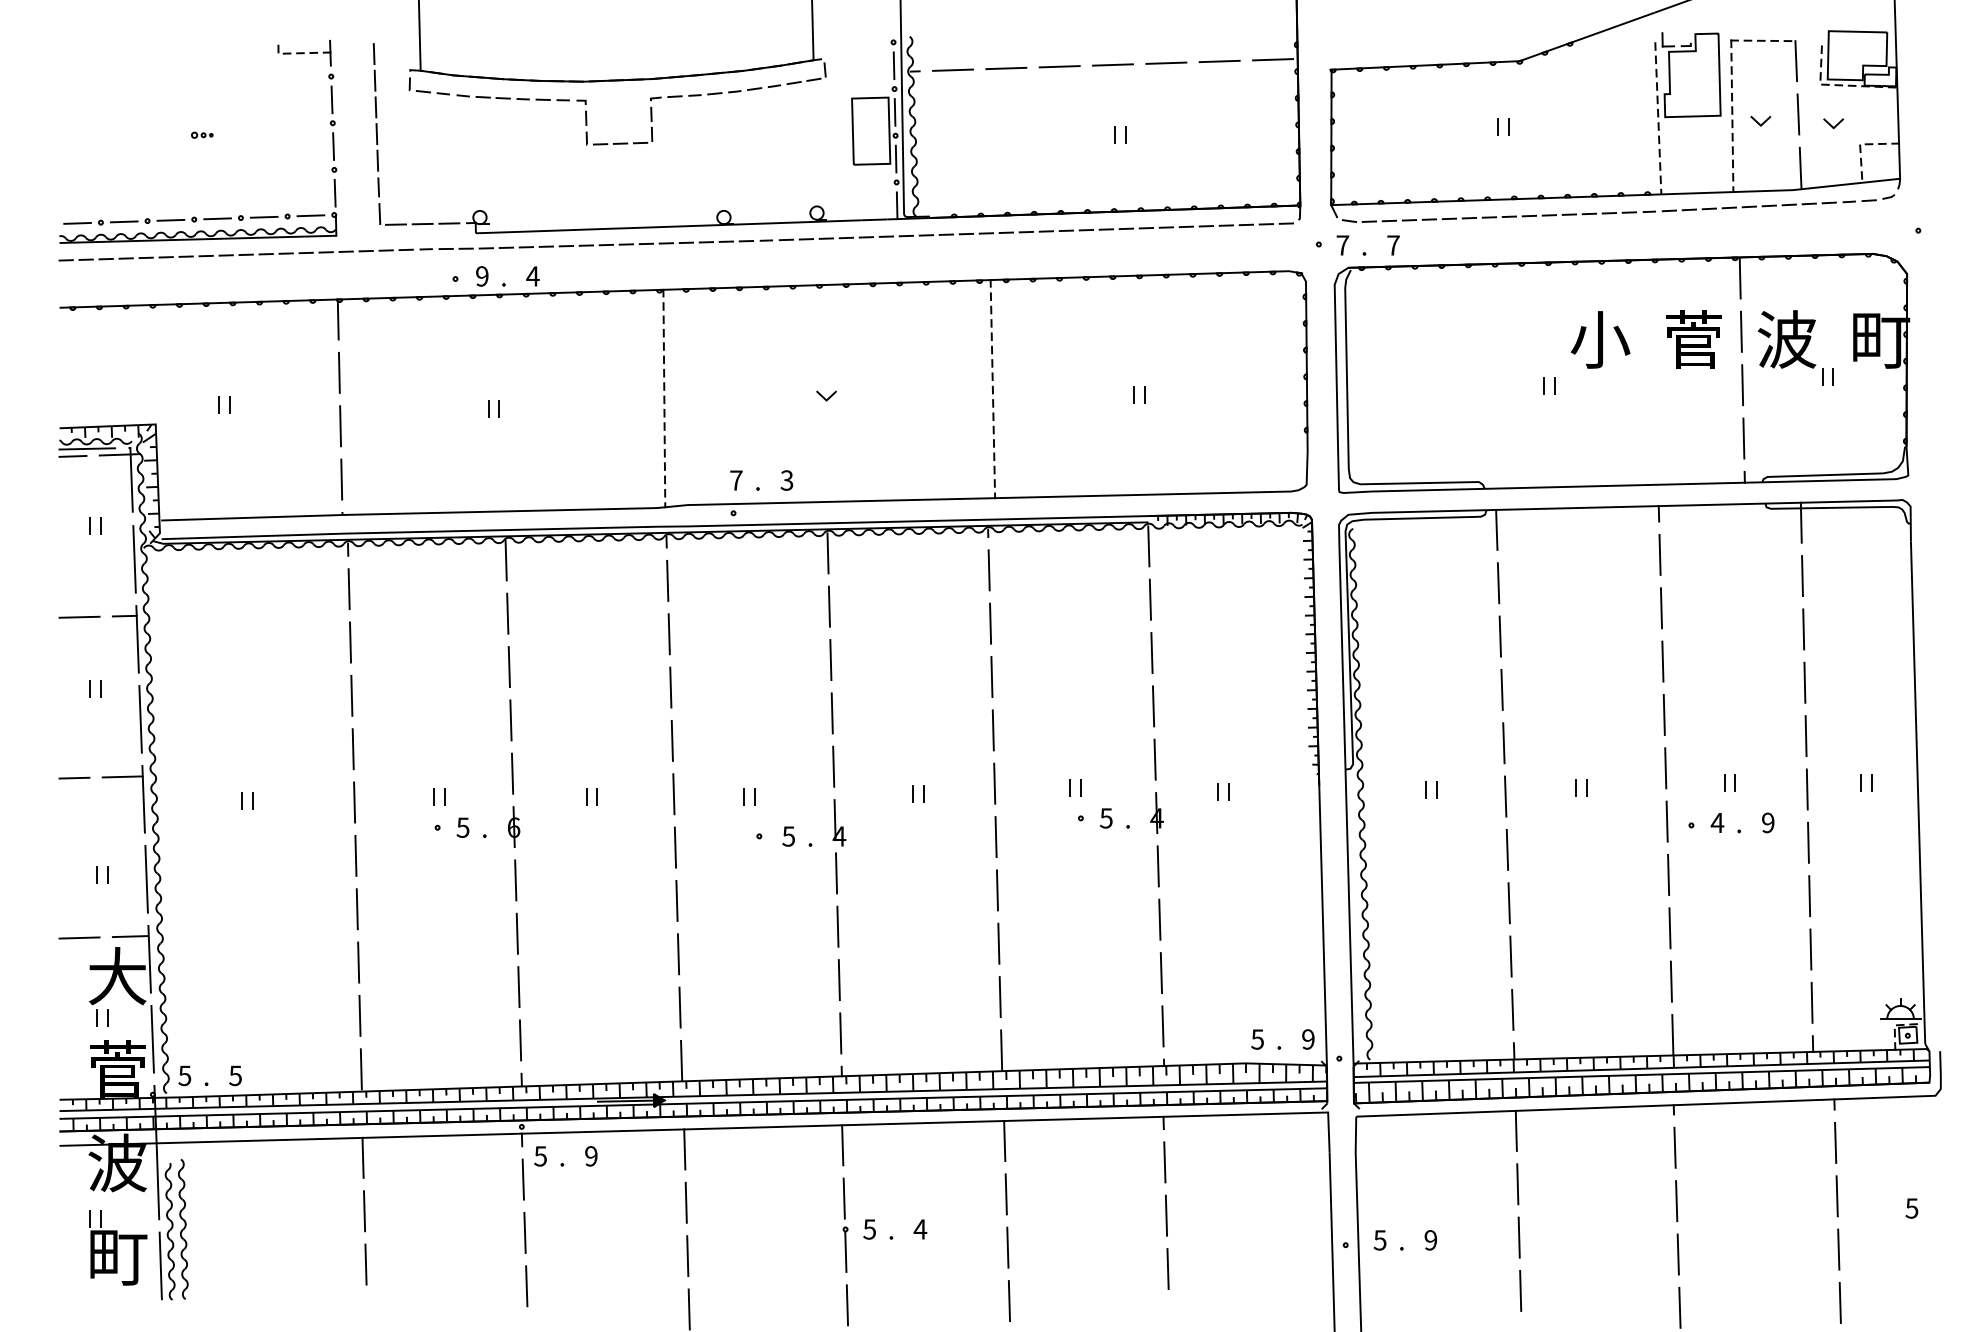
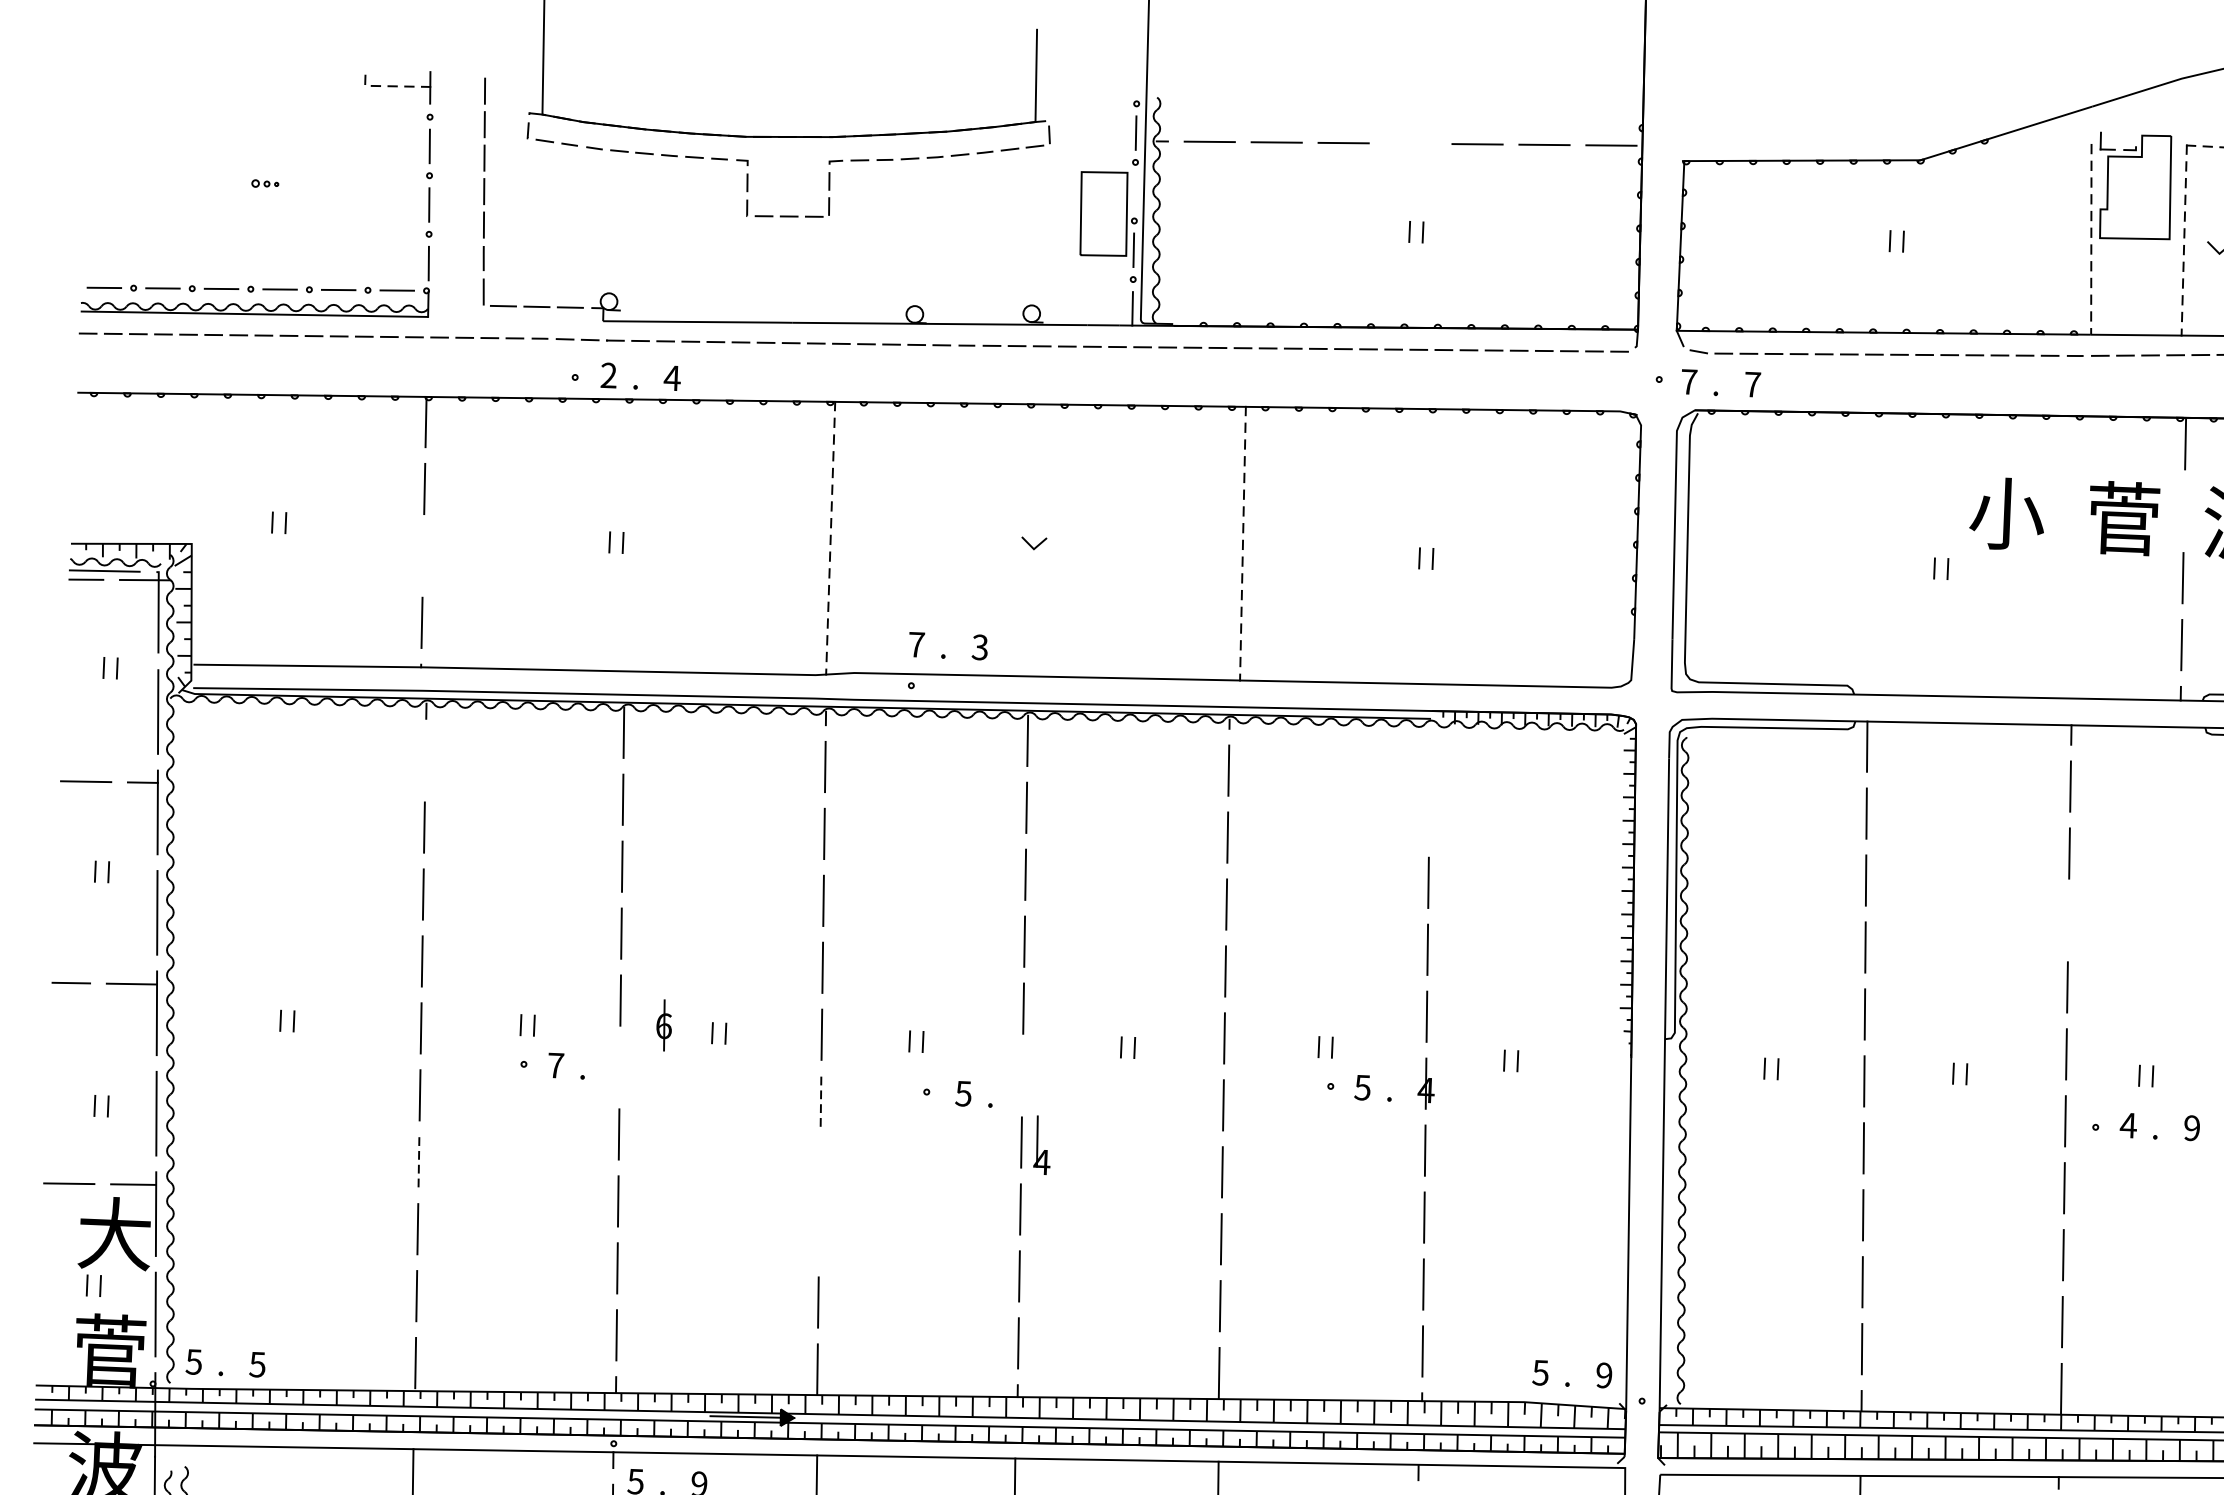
line: (1113, 64) -> (1411, 143), removed
line: (894, 112) -> (1134, 191), removed
text: (482, 276) -> (609, 375), 9 -> 2
line: (1740, 331) -> (2183, 510), removed
line: (340, 426) -> (423, 556), removed
line: (1148, 546) -> (1429, 749), removed
line: (348, 589) -> (424, 761), removed
line: (1150, 599) -> (1429, 815), removed
line: (1662, 661) -> (2068, 920), removed
part: (839, 822) -> (1042, 1144), moved
part: (514, 826) -> (664, 1024), moved
text: (462, 827) -> (555, 1065), 5 -> 7
line: (675, 847) -> (821, 1101), solid -> dashed
line: (676, 900) -> (819, 1168), removed
line: (357, 908) -> (419, 1161), solid -> dashed
line: (678, 954) -> (819, 1235), removed

